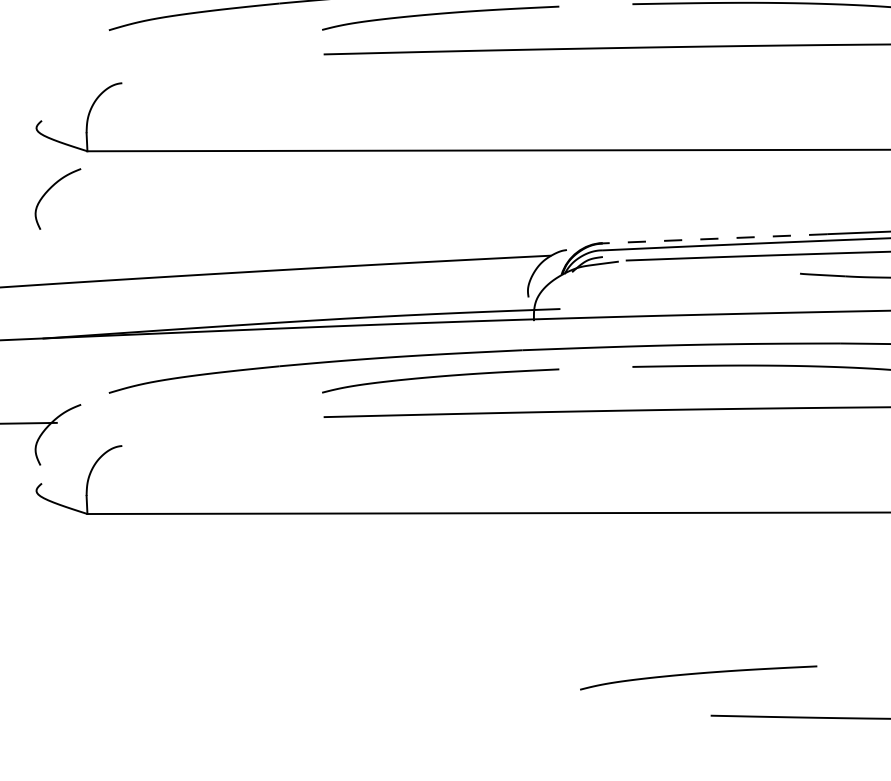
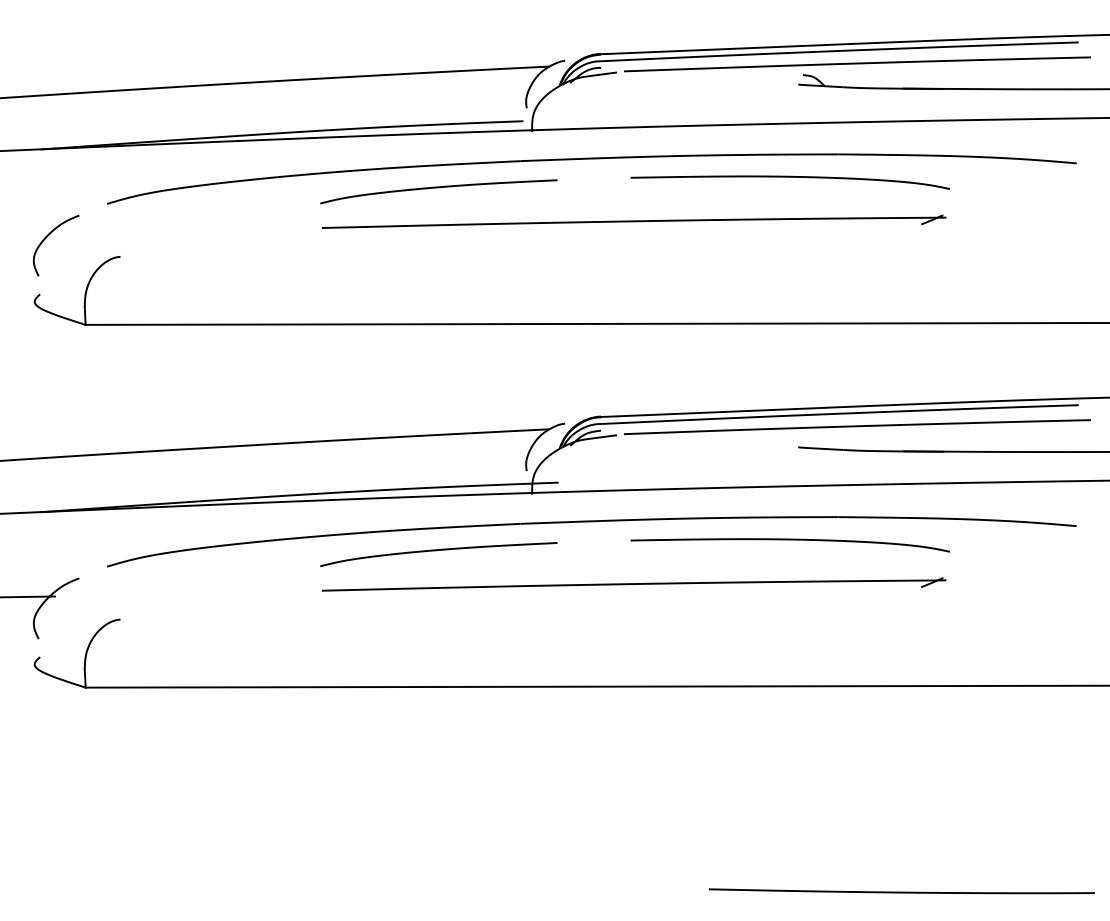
curve: (49, 190) -> (47, 237), moved
line: (714, 238) -> (712, 412), dashed -> solid
curve: (696, 674) -> (694, 848), removed

